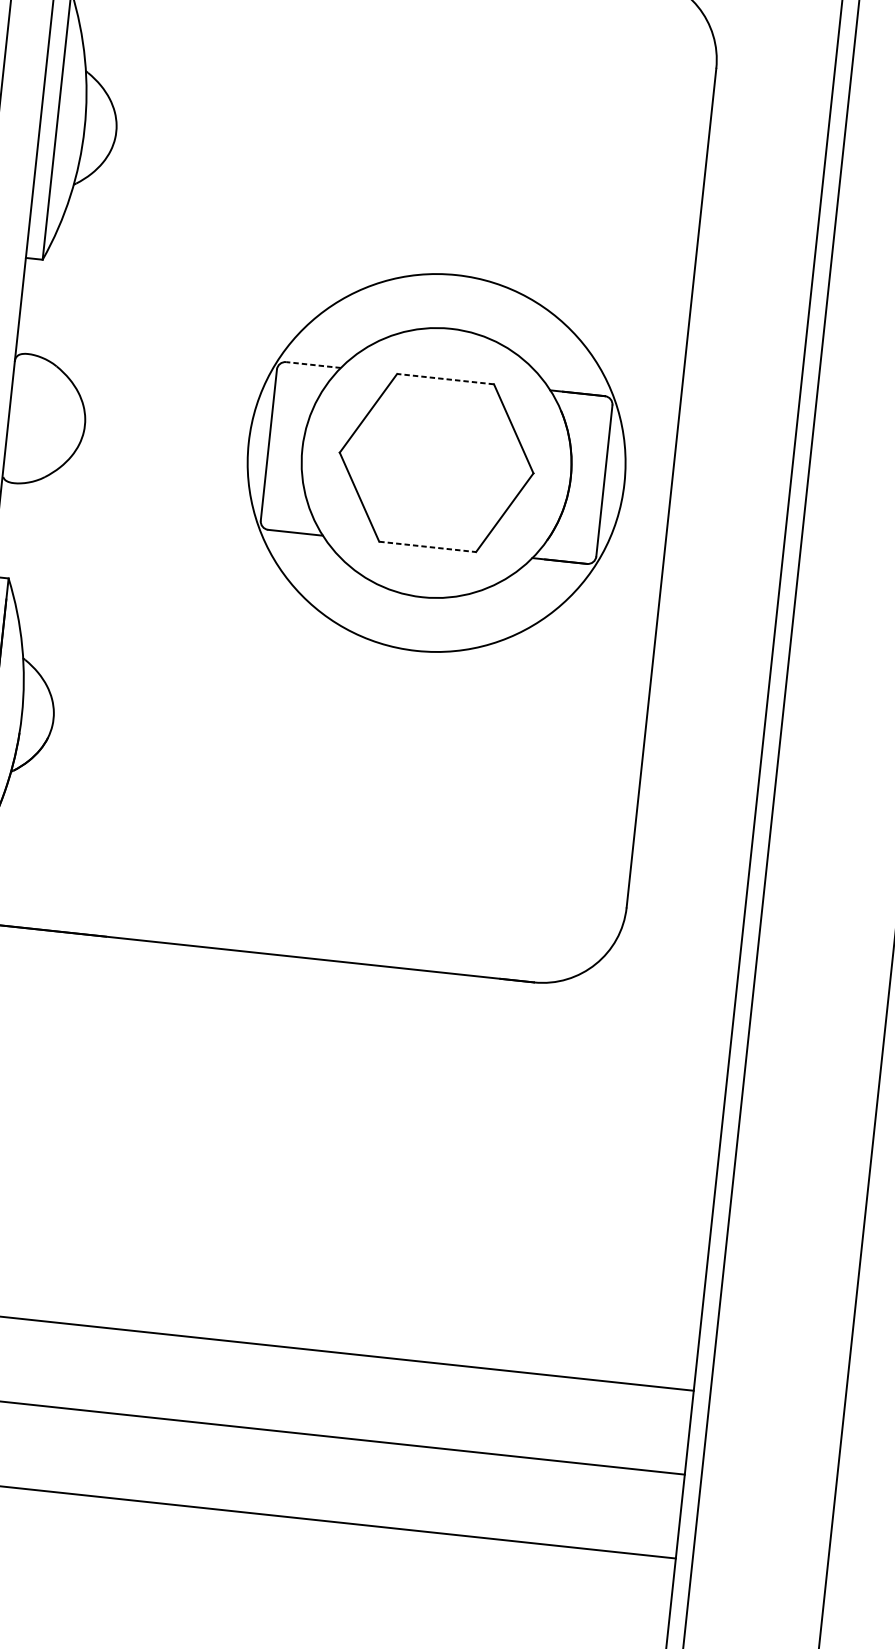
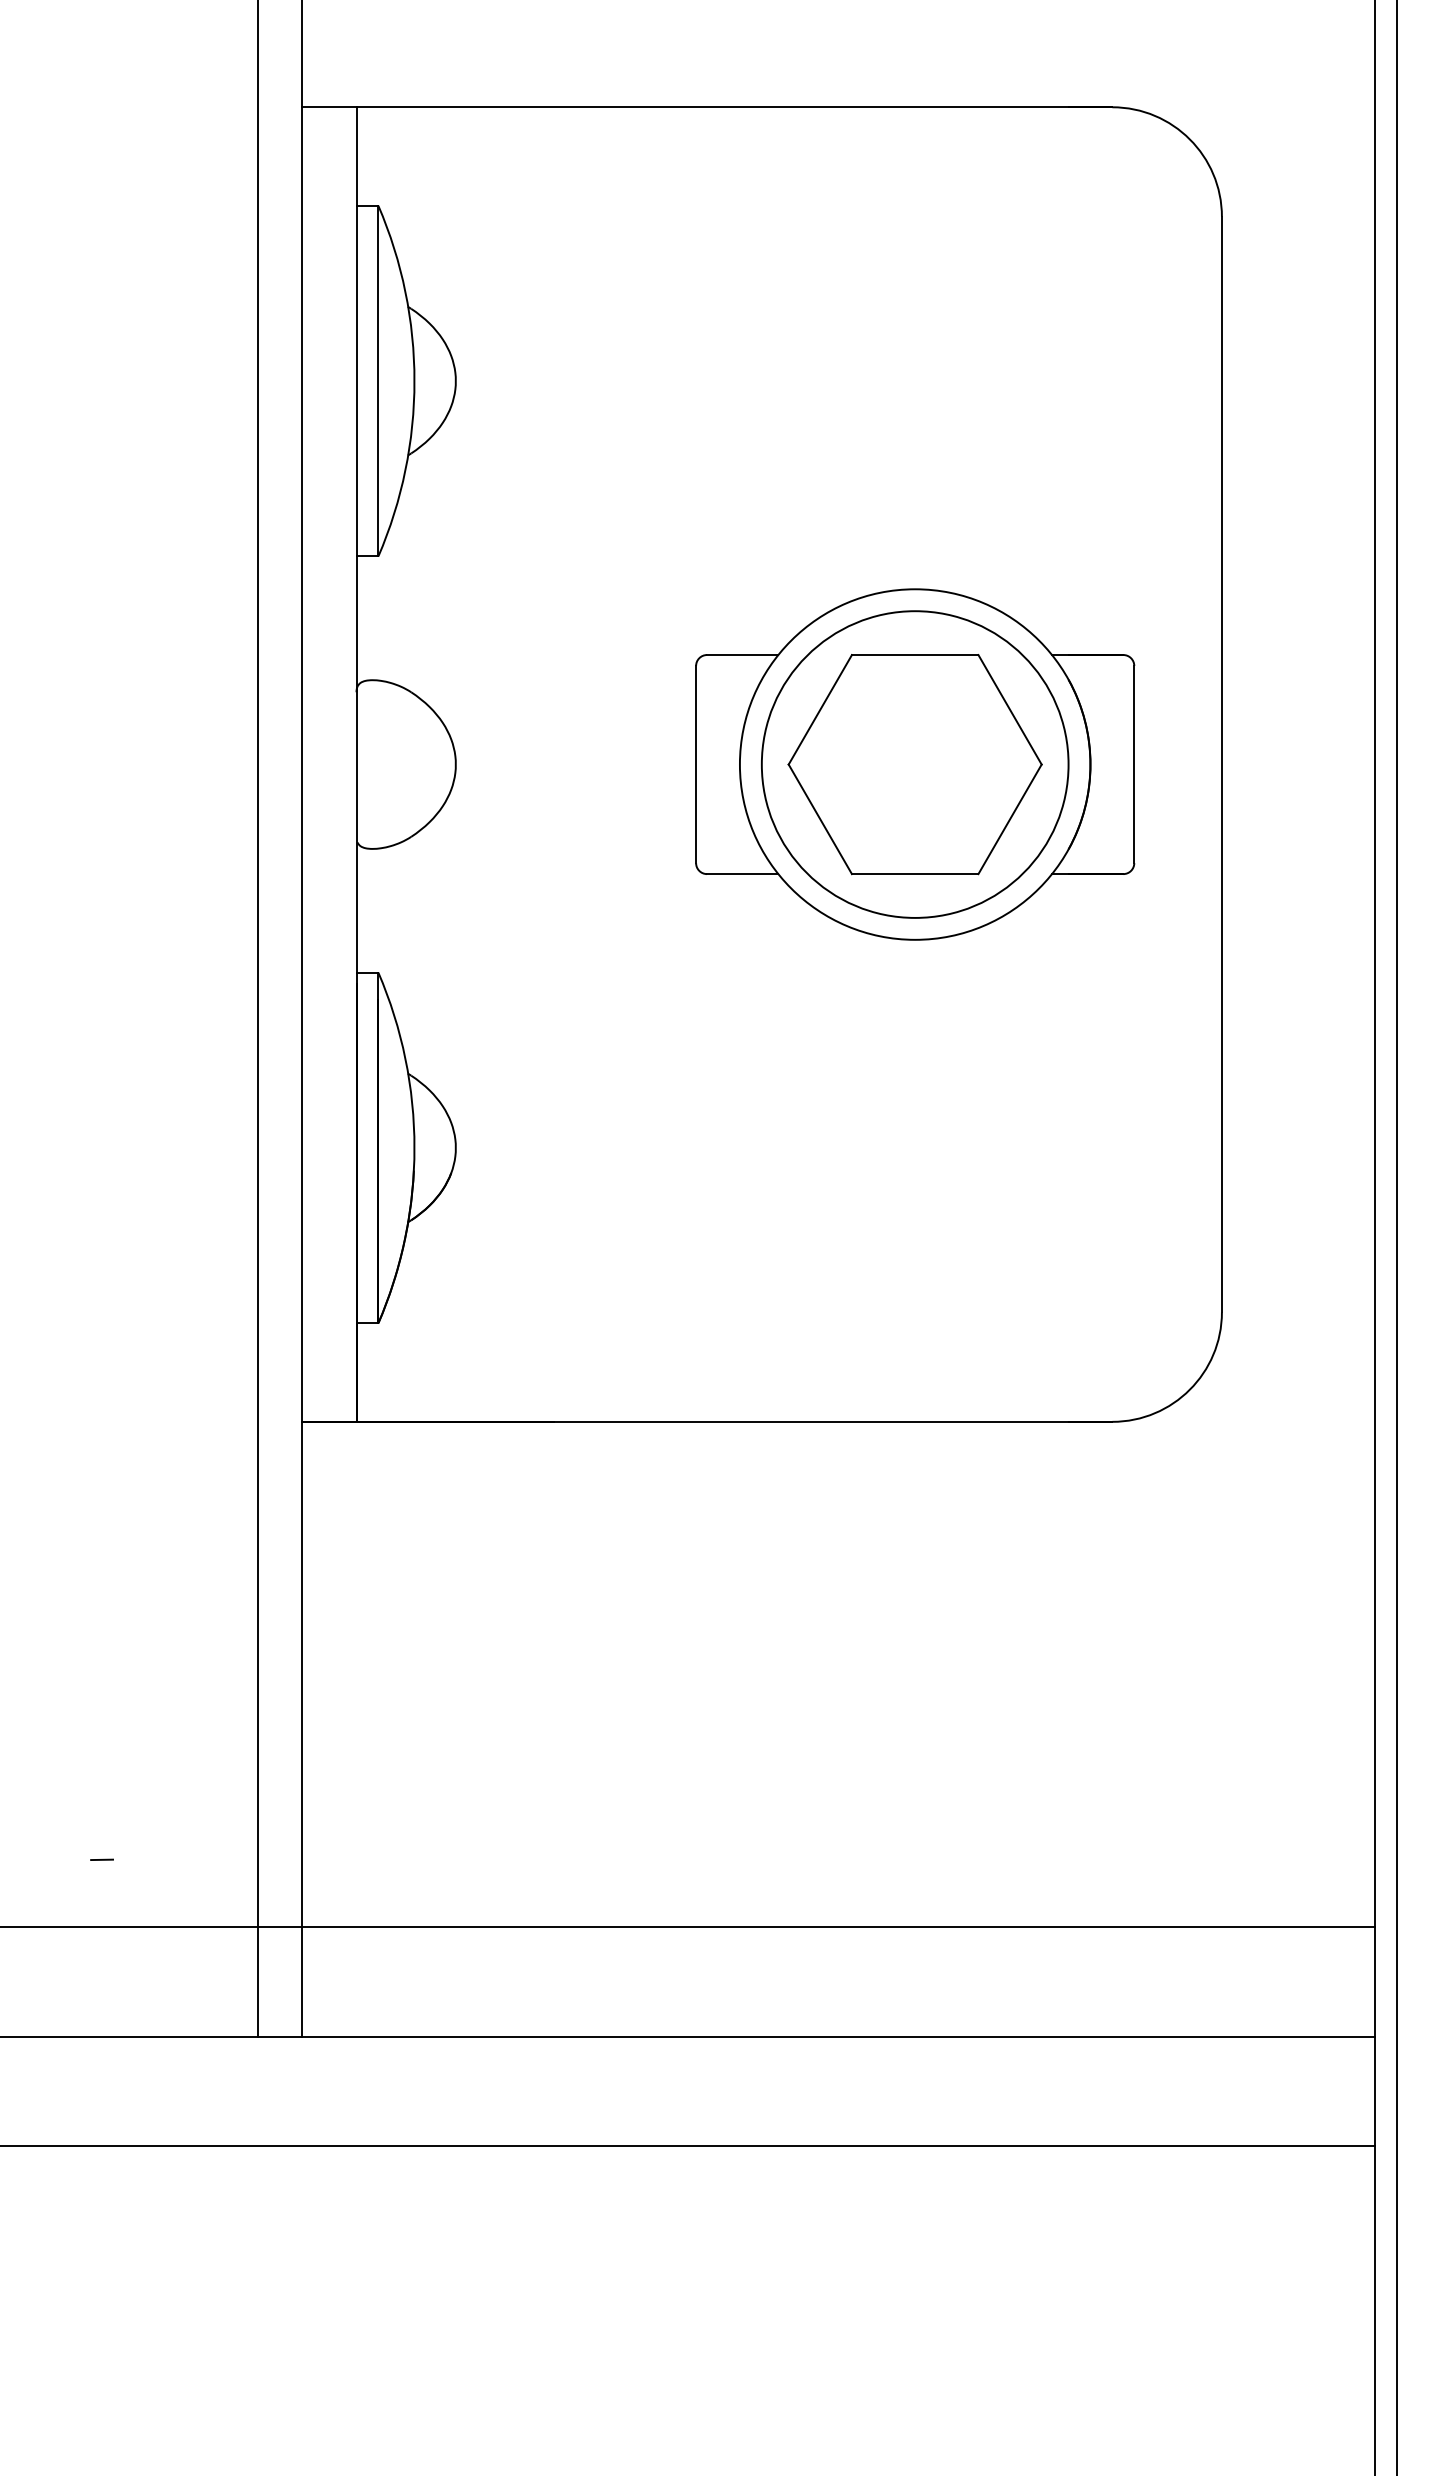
line: (313, 365) -> (742, 655), dashed -> solid
line: (445, 379) -> (914, 655), dashed -> solid
circle: (436, 462) -> (914, 764), size x0.62
line: (427, 547) -> (915, 874), dashed -> solid

